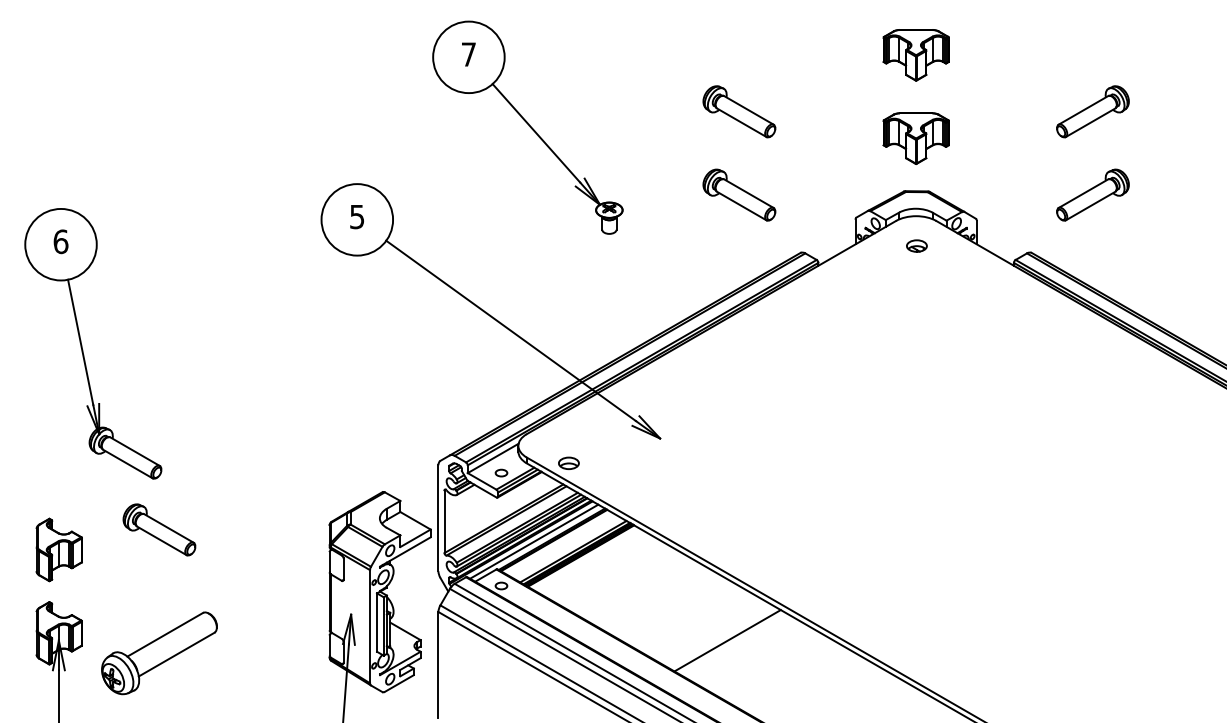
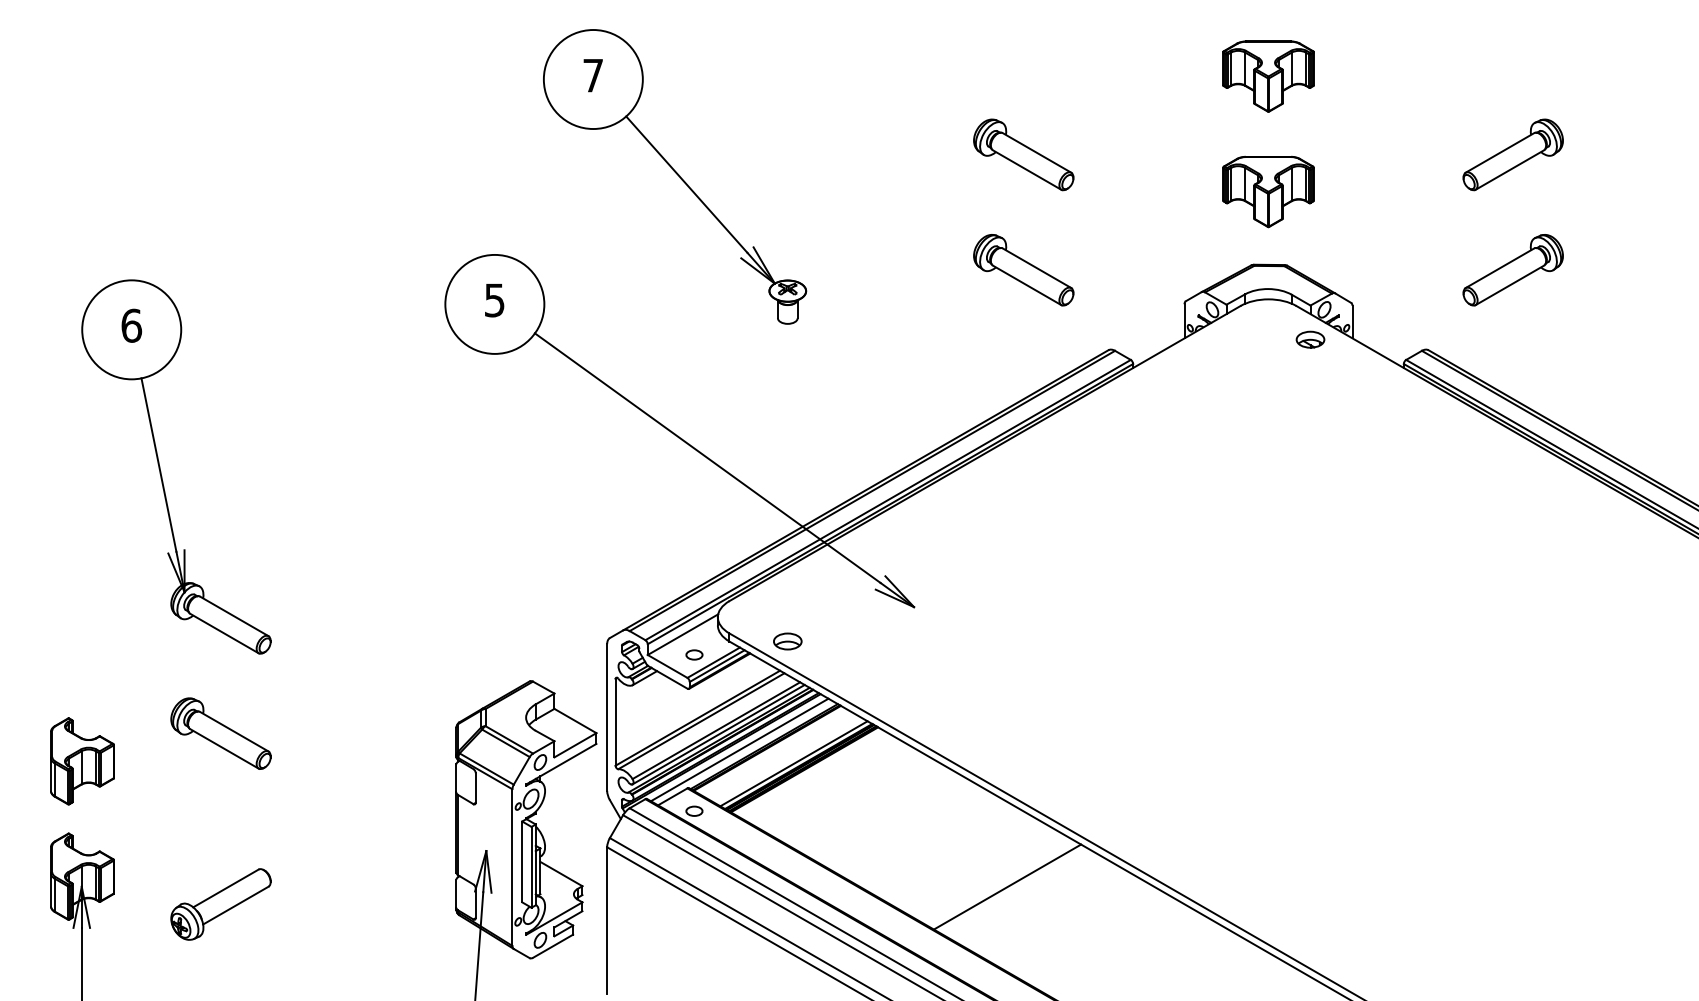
part: (528, 127) -> (675, 176), moved
part: (916, 245) -> (1310, 339), moved
part: (82, 347) -> (161, 471), moved
part: (159, 653) -> (220, 904), size x0.62

